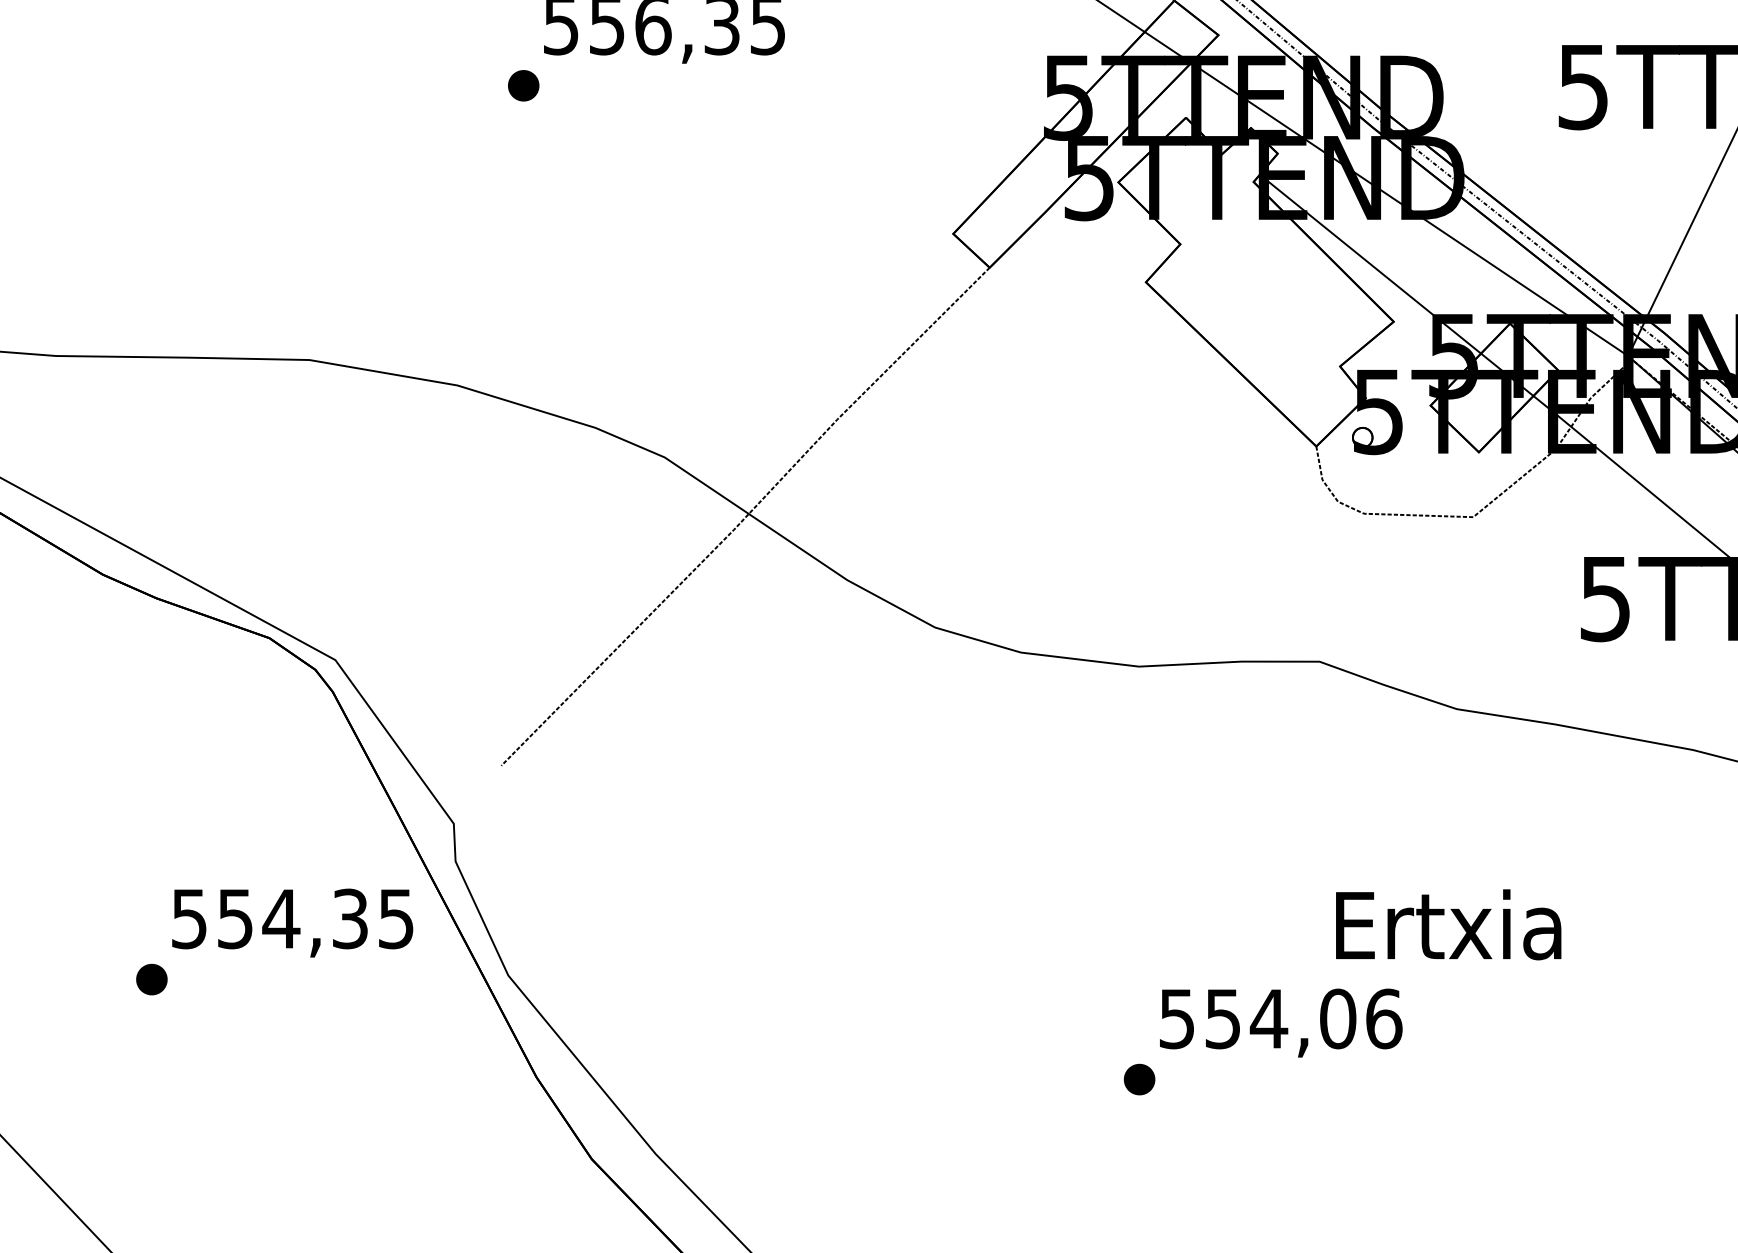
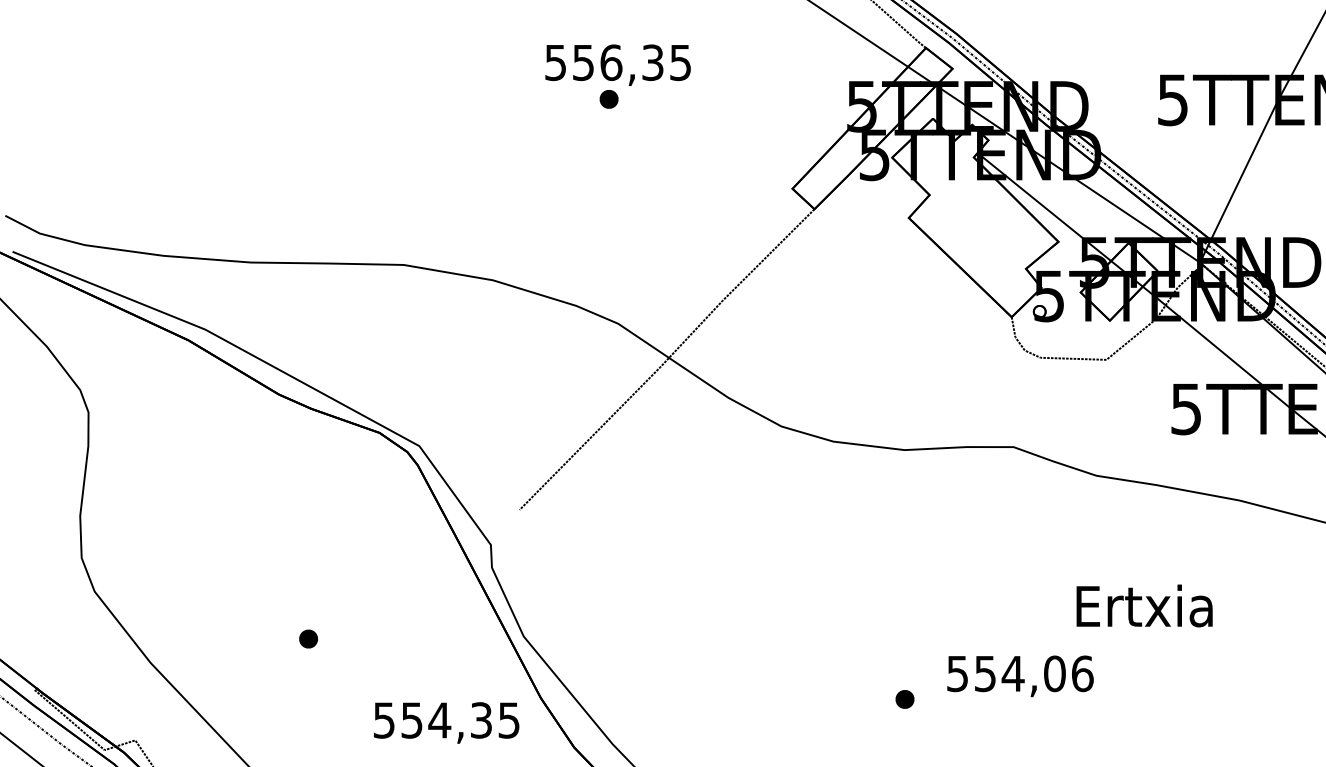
part: (522, 85) -> (608, 99), moved
text: (292, 922) -> (446, 722), moved
text: (1448, 923) -> (1144, 605), moved
text: (1281, 1023) -> (1020, 676), moved

